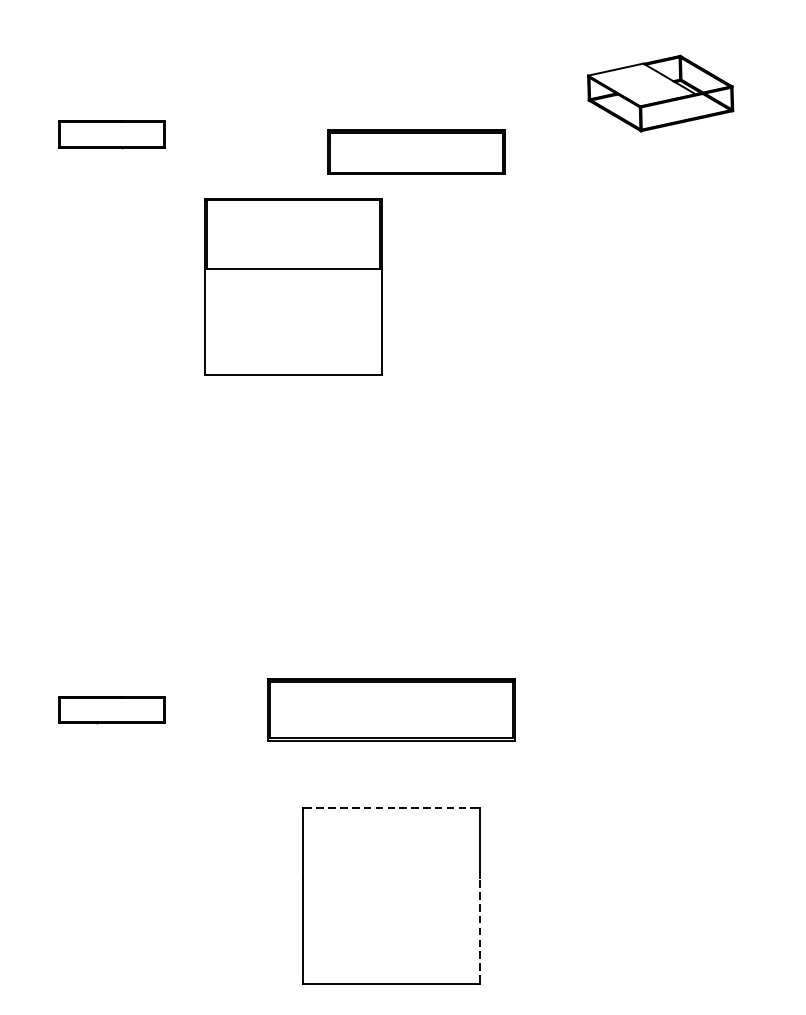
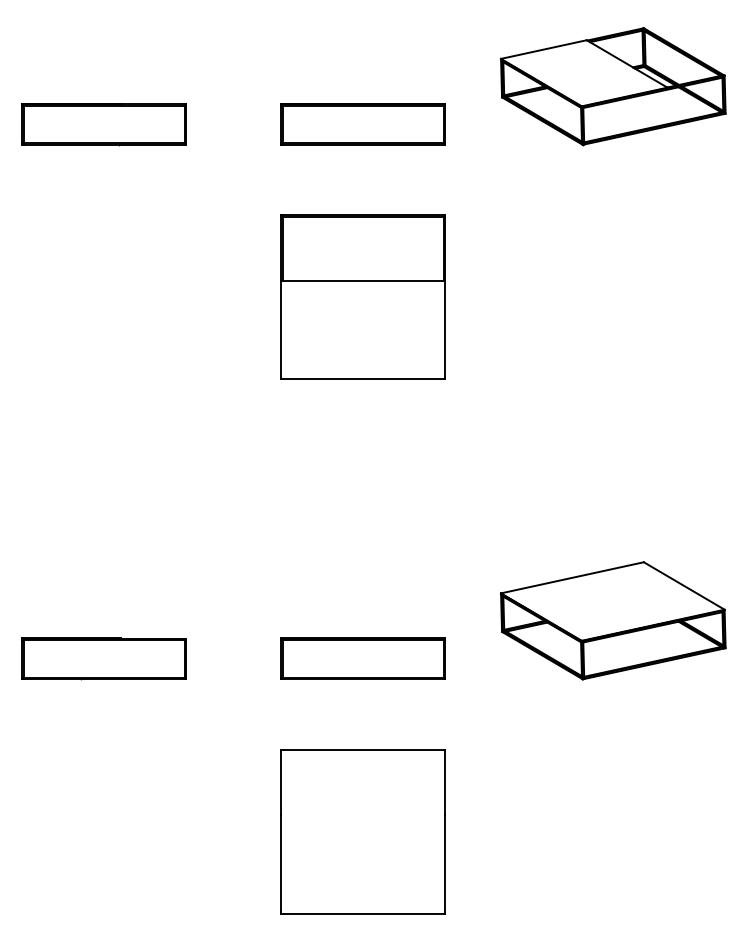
part: (659, 93) -> (612, 86), size x1.67
part: (111, 134) -> (103, 124), size x1.67
part: (415, 152) -> (362, 124), moved
part: (292, 286) -> (362, 296), moved
part: (660, 668) -> (613, 620), added
part: (111, 709) -> (103, 658), size x1.67
part: (390, 709) -> (362, 658), size x0.71
line: (390, 807) -> (362, 749), dashed -> solid
line: (480, 930) -> (445, 863), dashed -> solid

